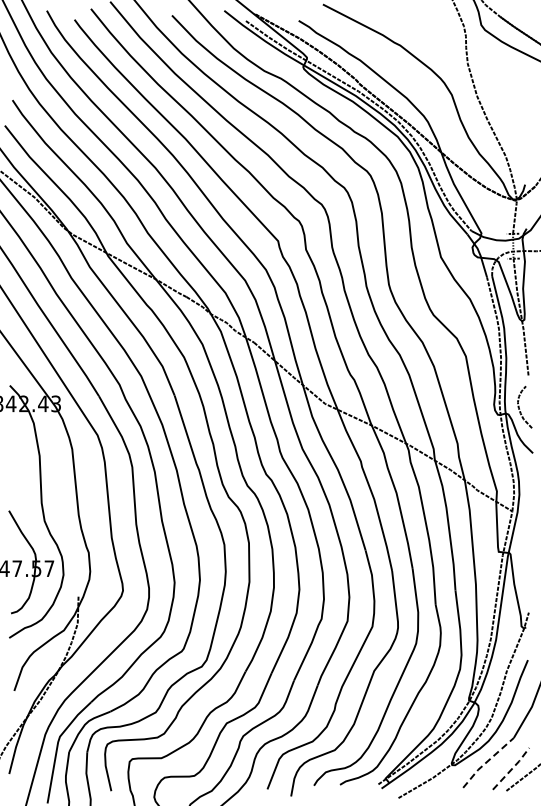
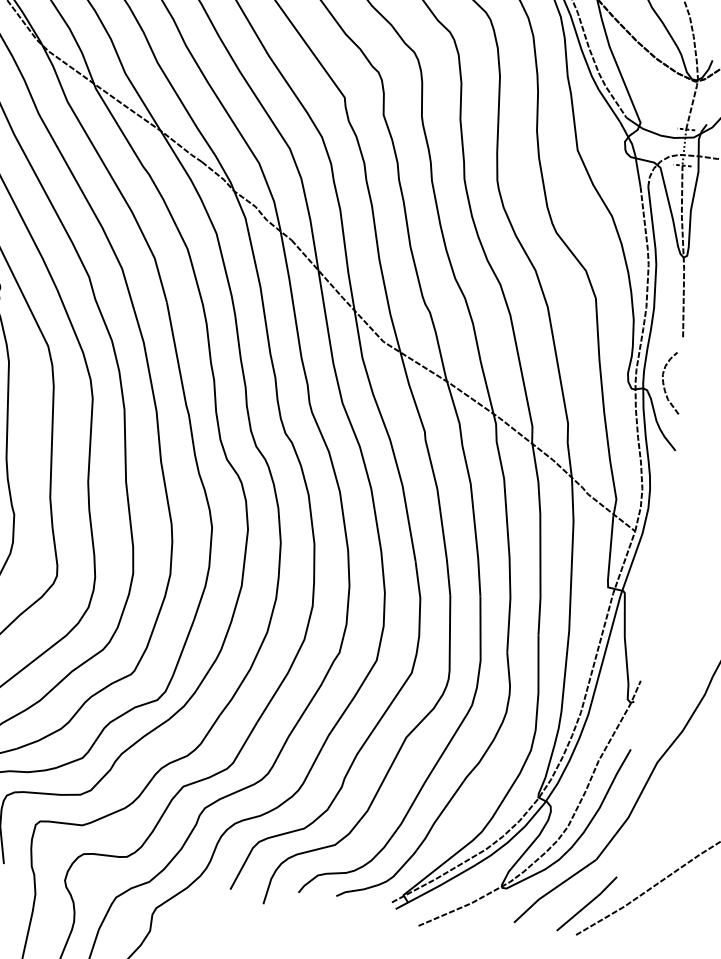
line: (487, 761) -> (554, 888), dashed -> solid
line: (512, 768) -> (588, 903), dashed -> solid

